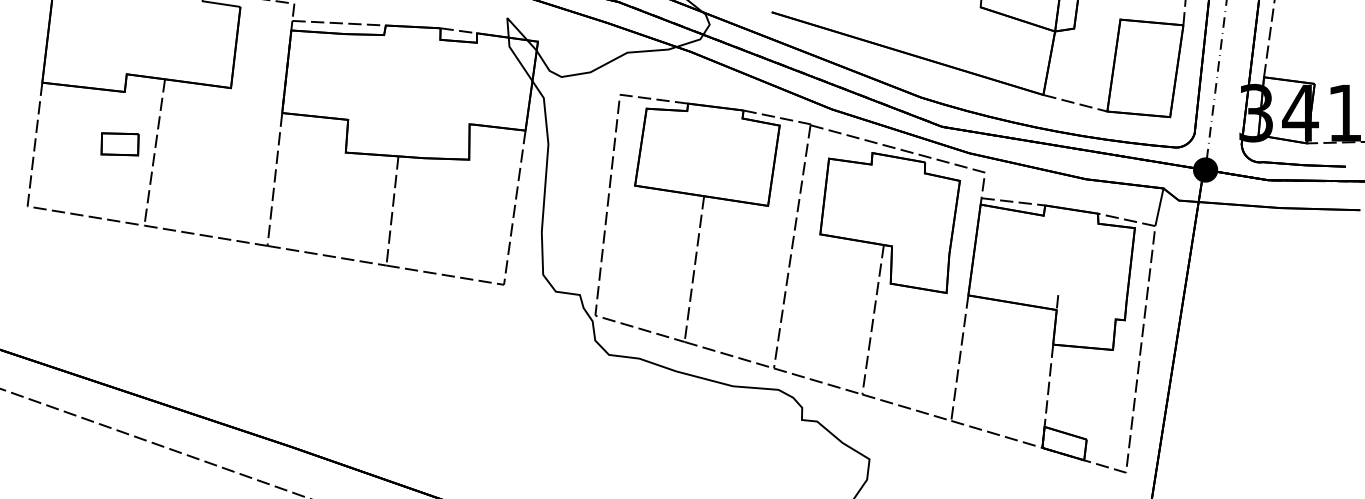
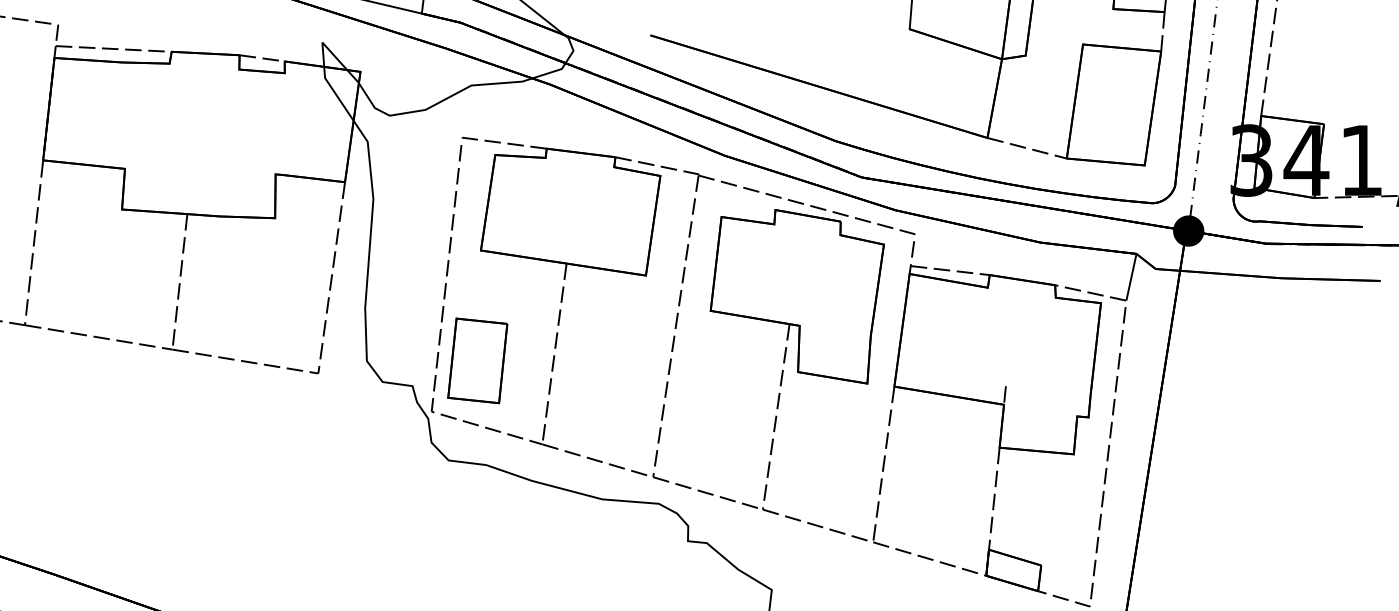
part: (632, 274) -> (477, 360), added

